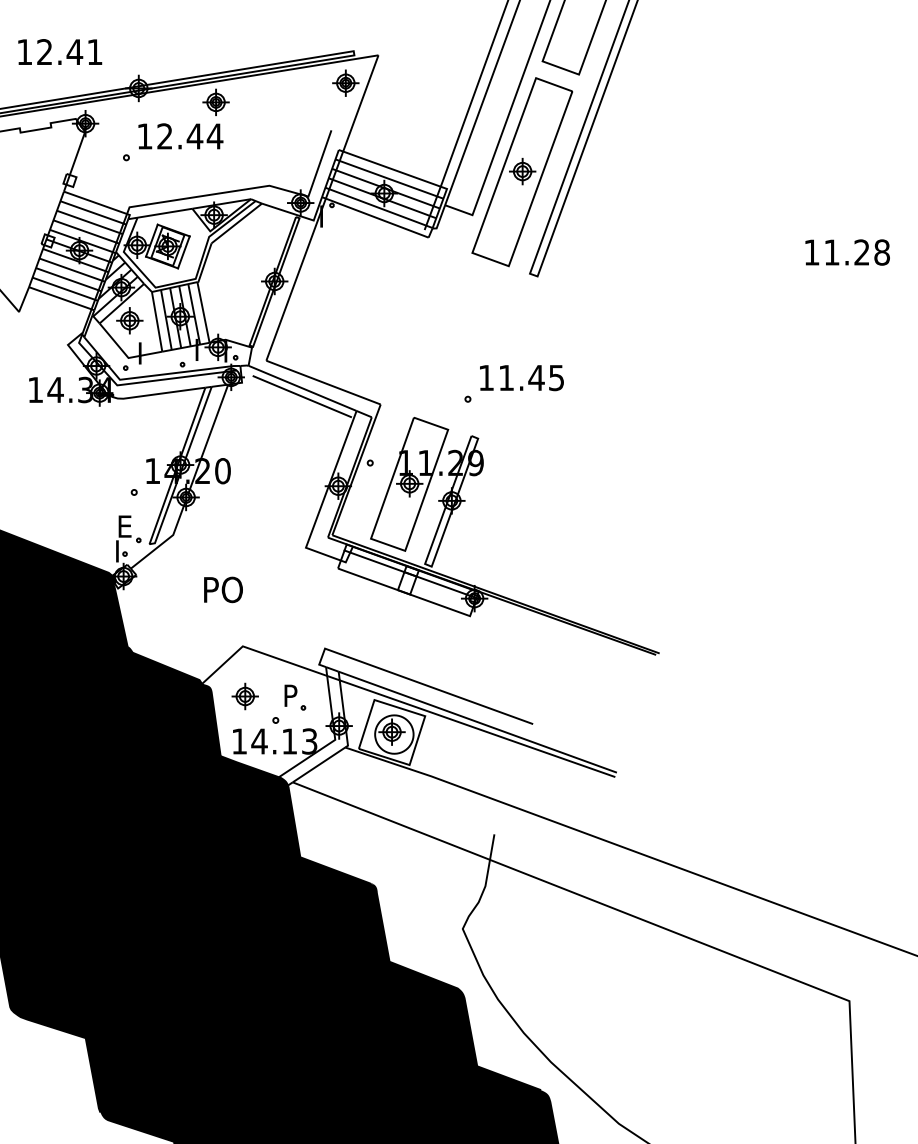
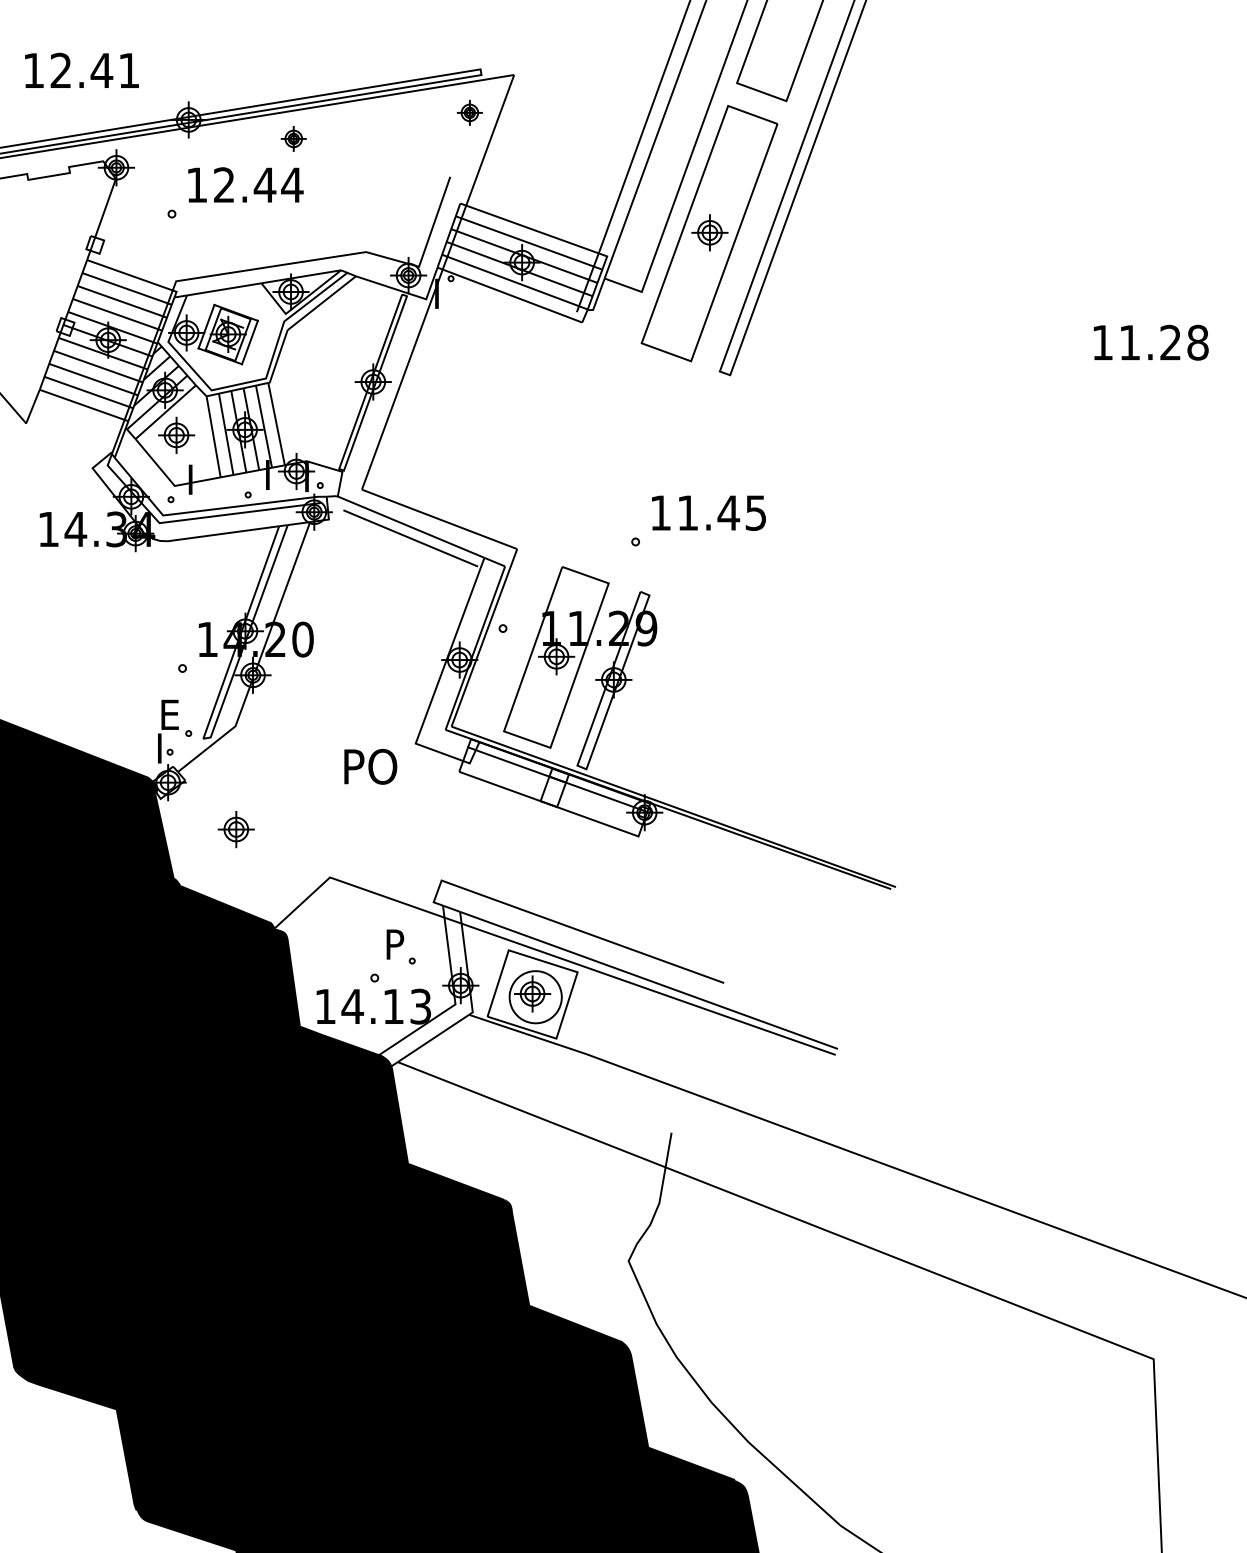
part: (345, 82) -> (469, 112), size x0.7
part: (215, 102) -> (293, 138), size x0.7
text: (223, 589) -> (370, 766), moved
part: (244, 696) -> (235, 829), moved

